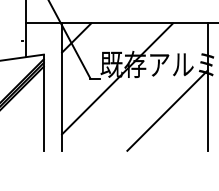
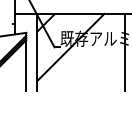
line: (166, 110) -> (100, 66), removed

